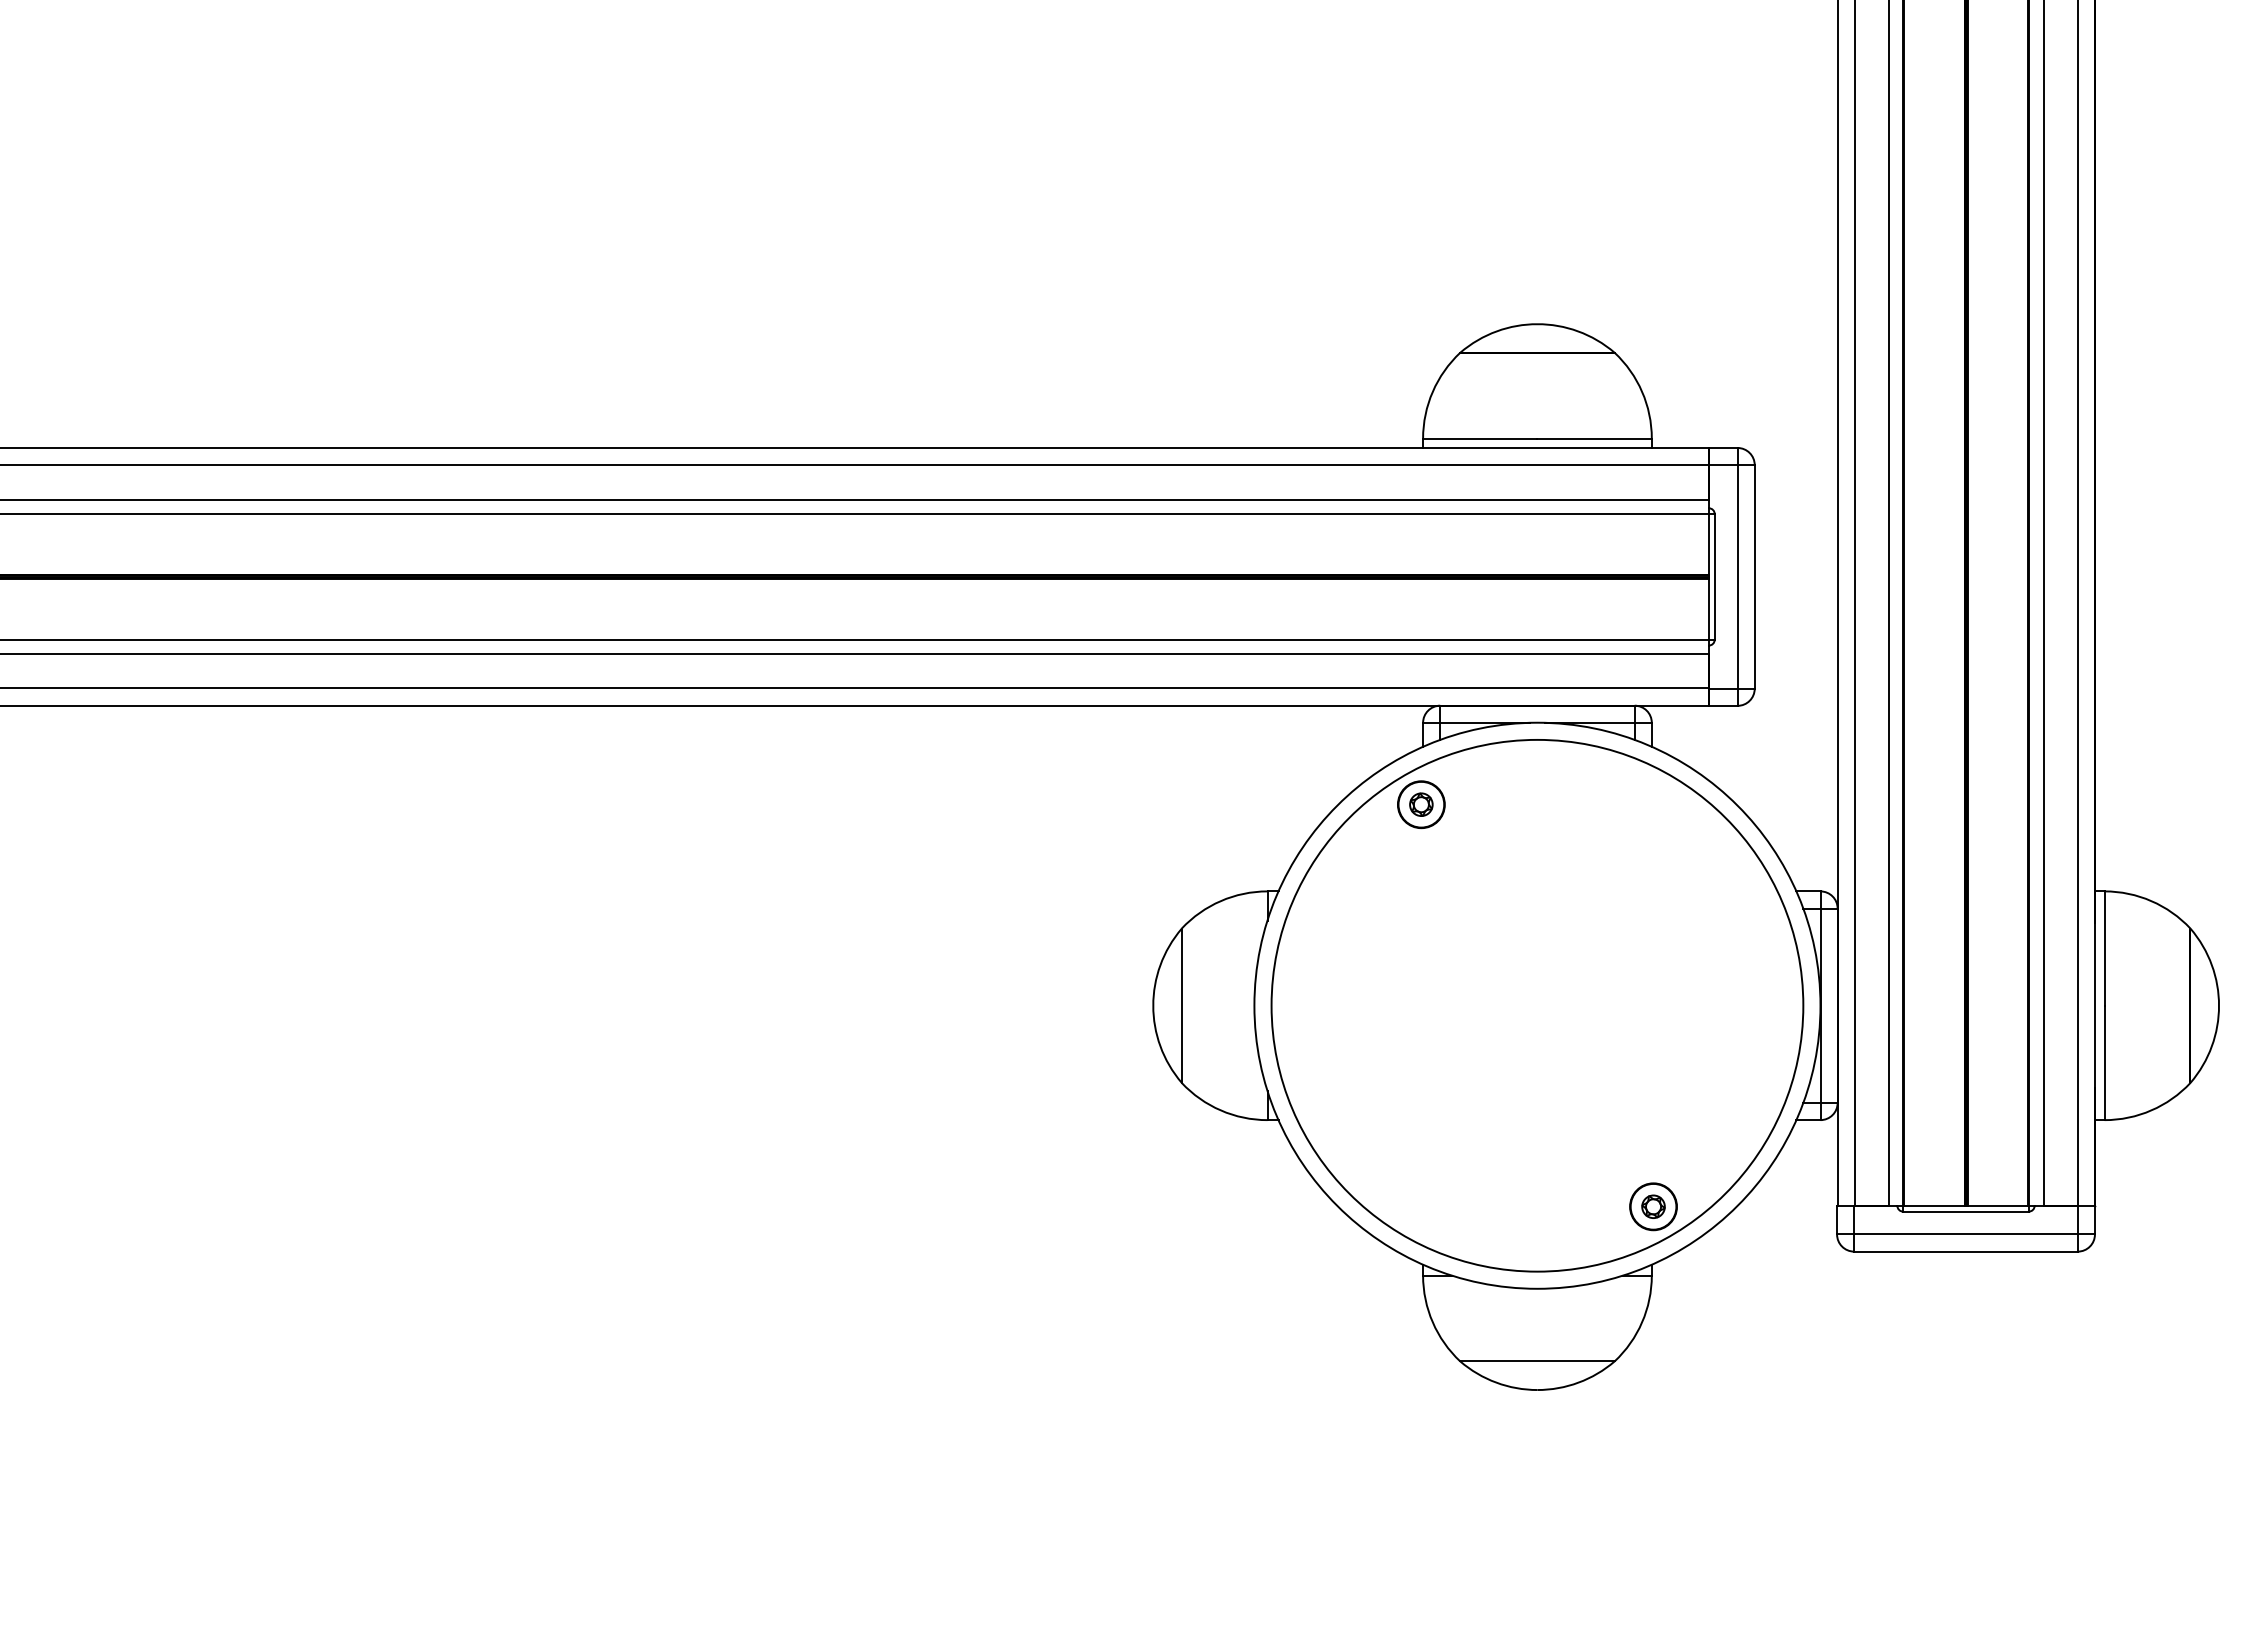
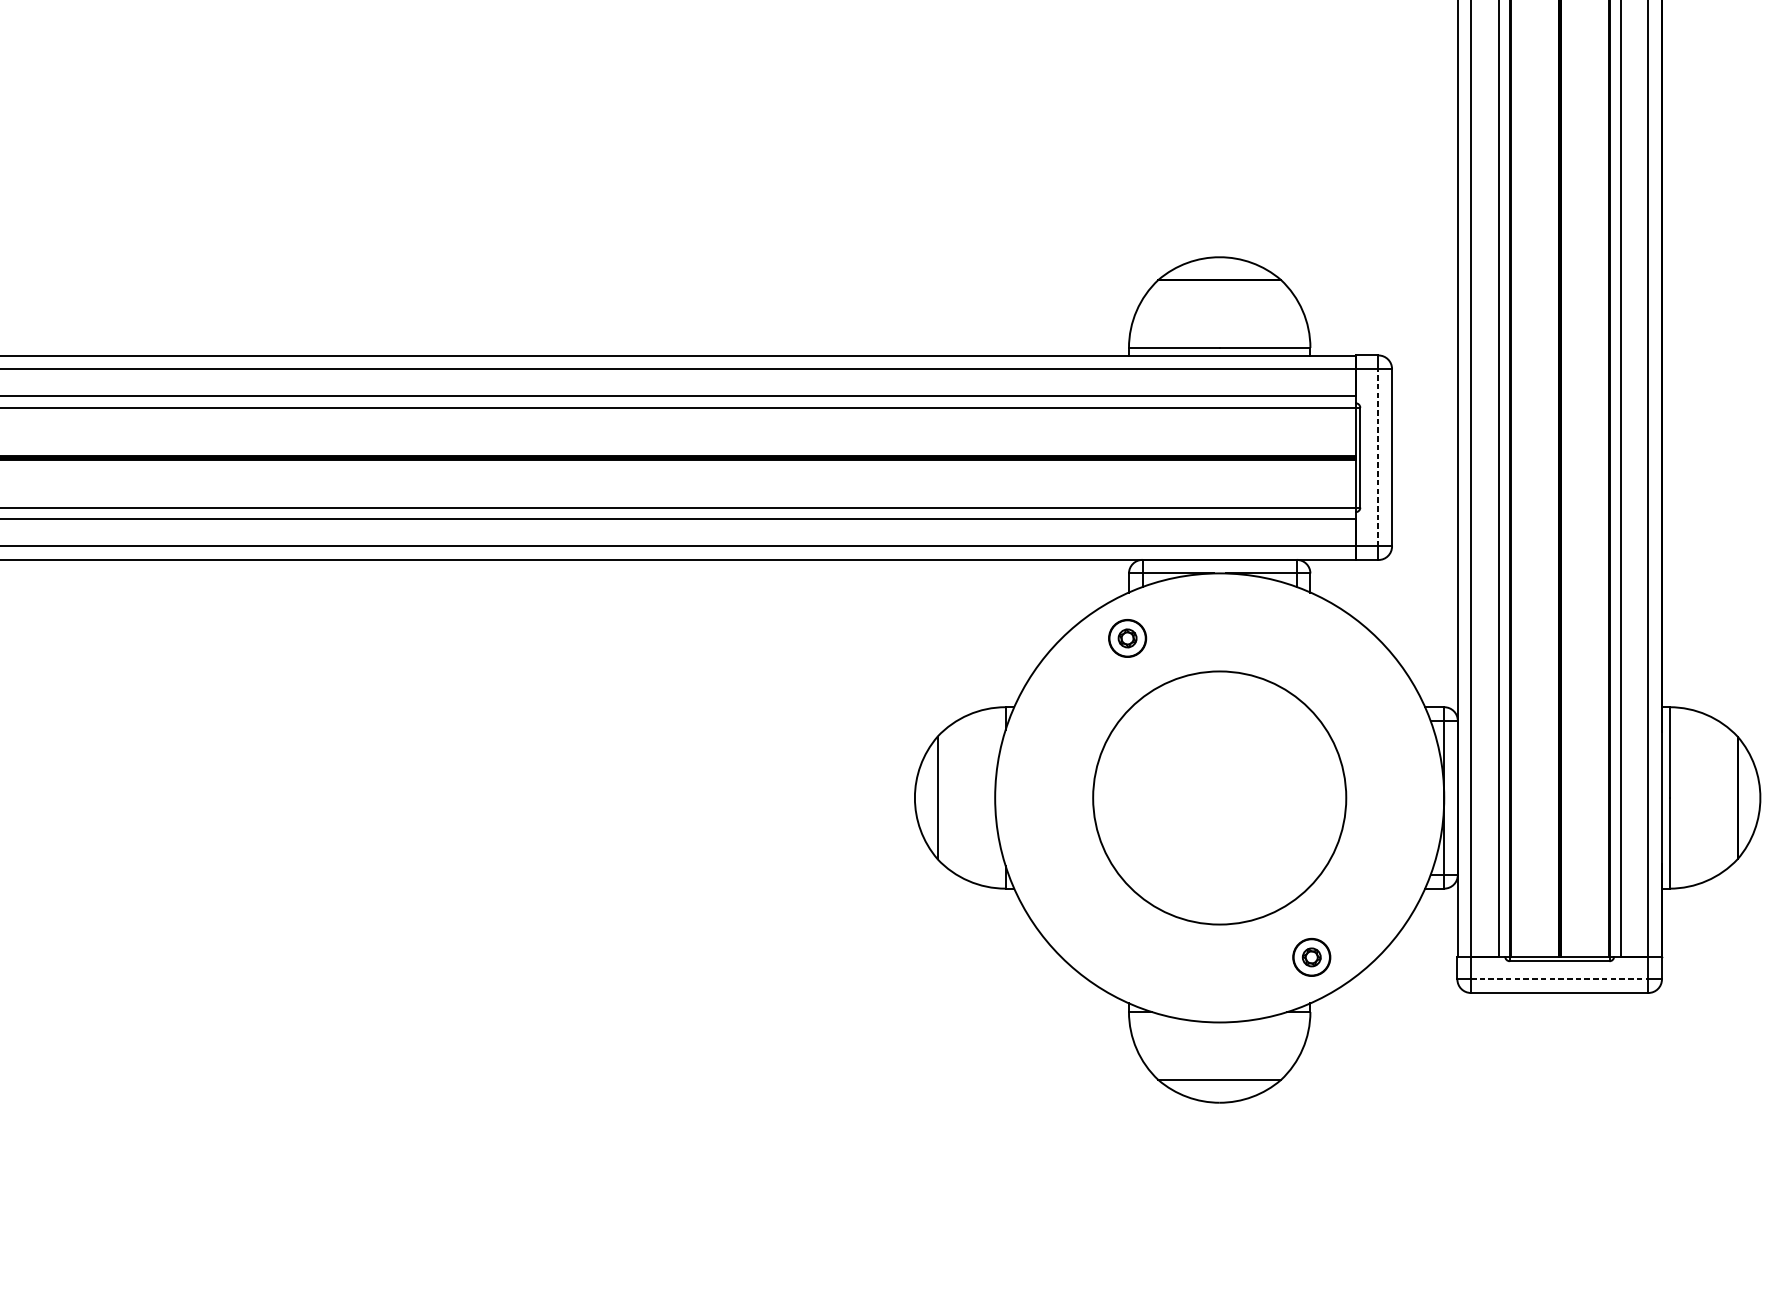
line: (1737, 576) -> (1378, 457), solid -> dashed
circle: (1537, 1005) -> (1219, 797), size x0.6
line: (1966, 1234) -> (1560, 979), solid -> dashed

